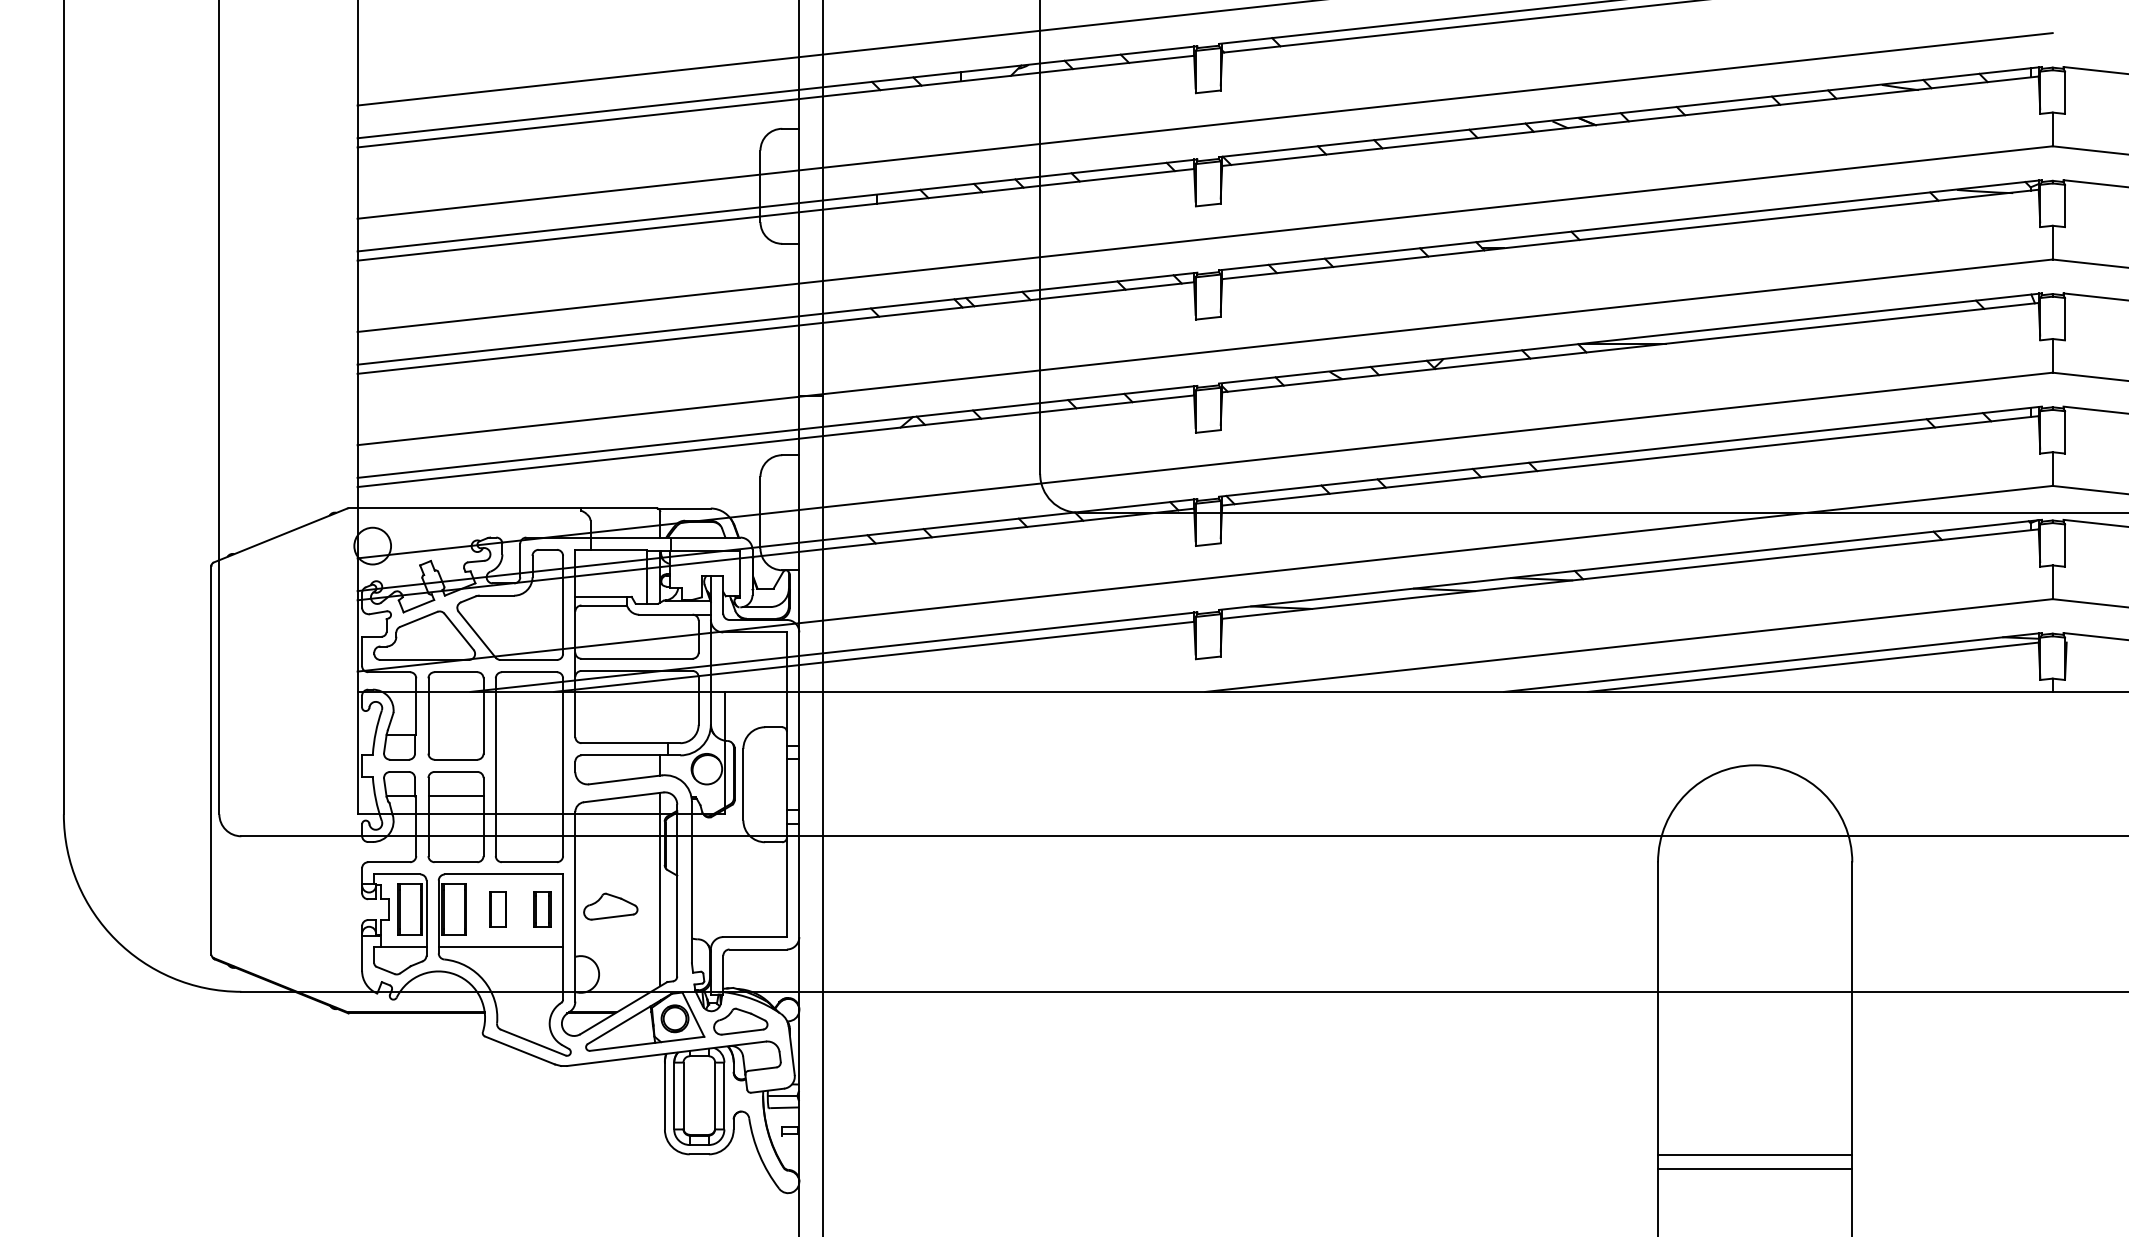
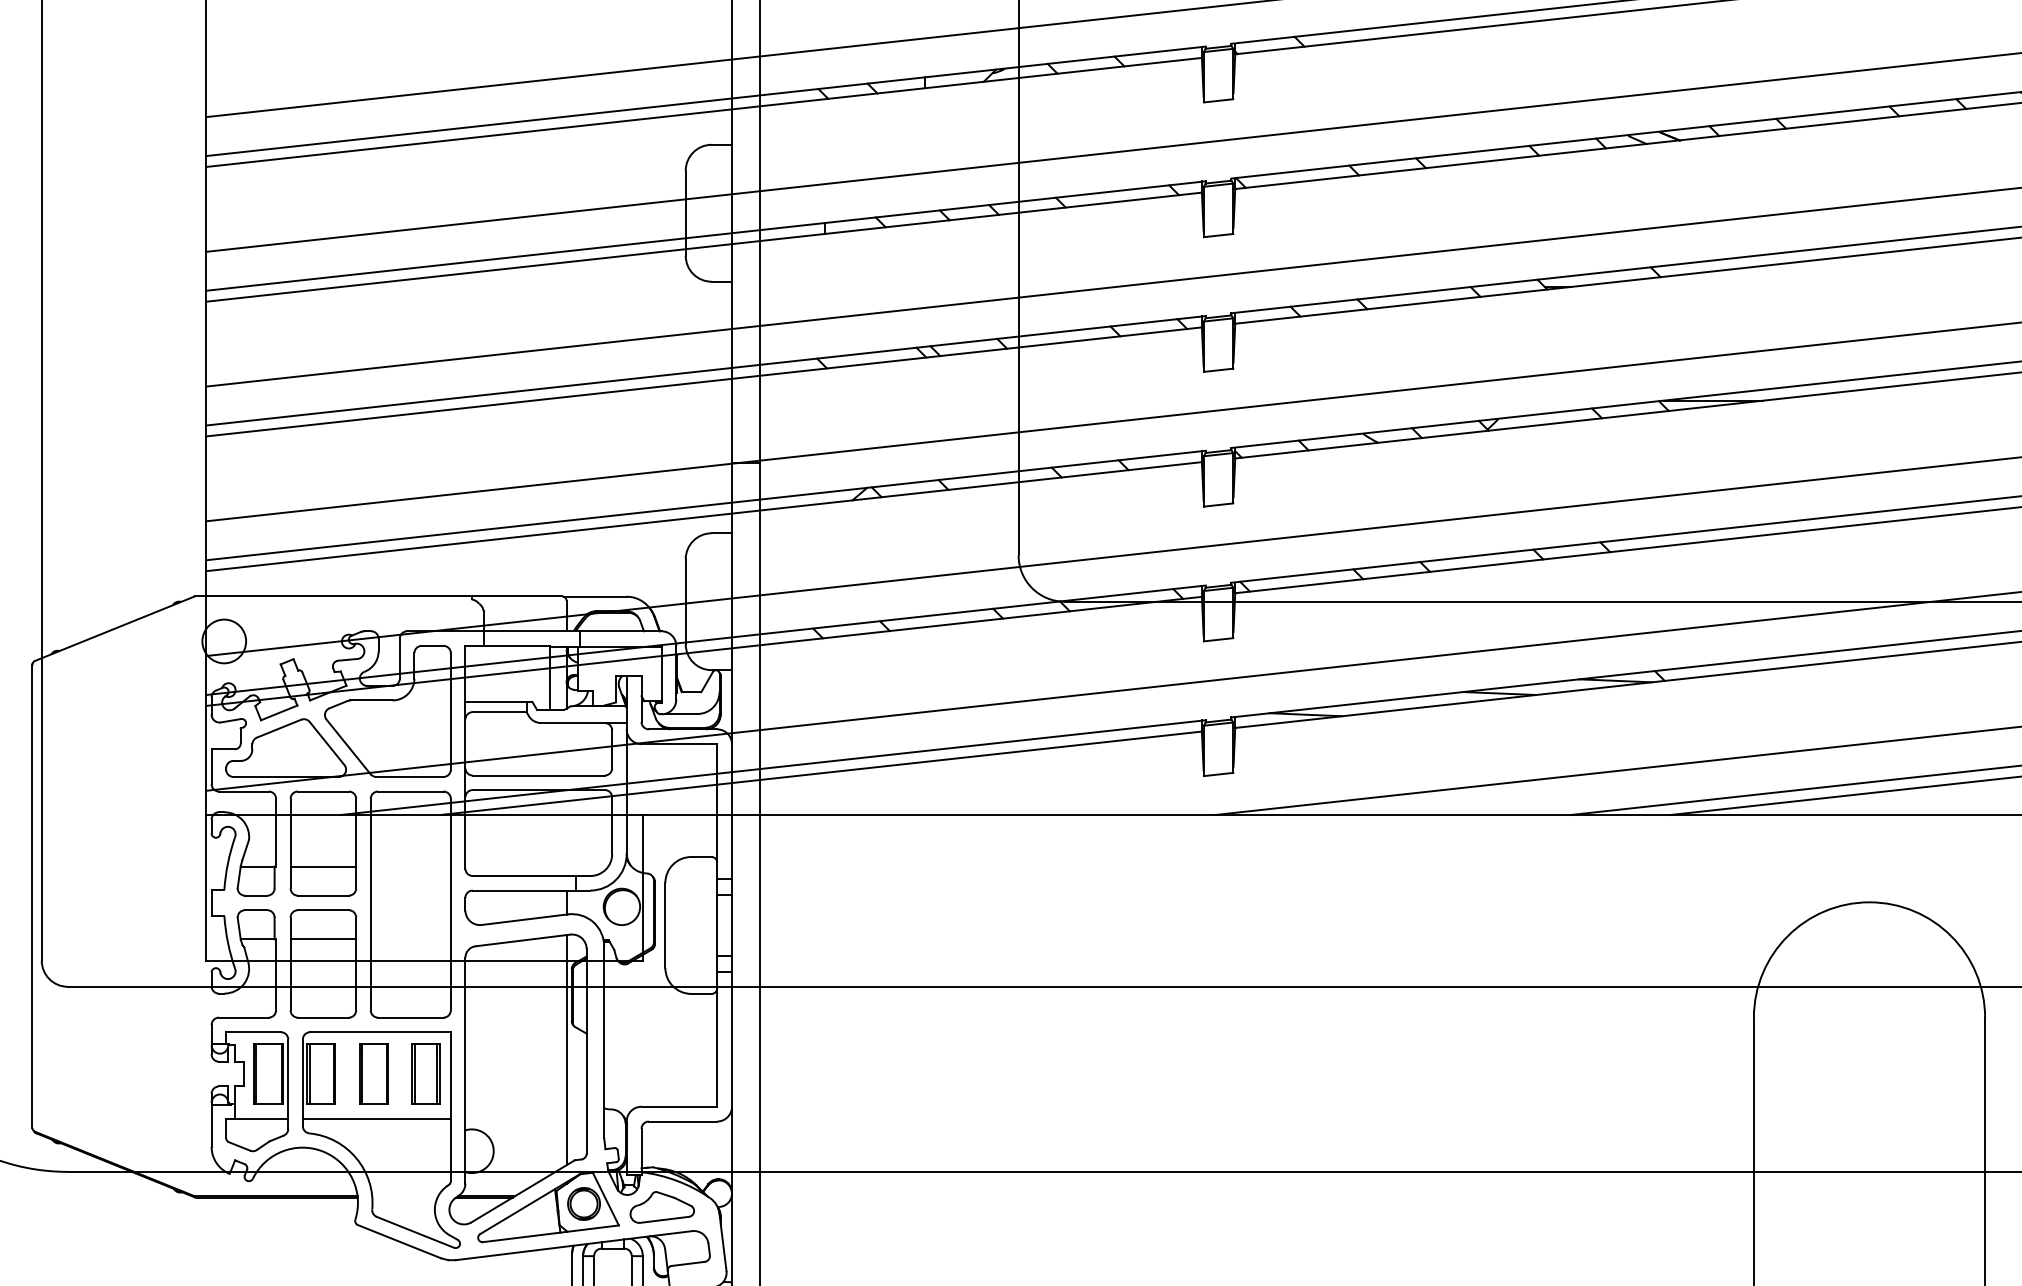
line: (455, 735) -> (322, 866), added
part: (610, 906) -> (507, 1070), removed
part: (497, 909) -> (372, 1073), size x1.43
part: (542, 909) -> (426, 1073), size x1.43

